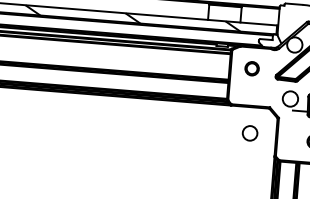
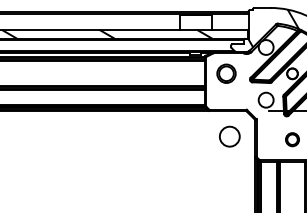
circle: (252, 68) -> (226, 73), size x1.4
circle: (249, 133) -> (229, 136), size x1.4

